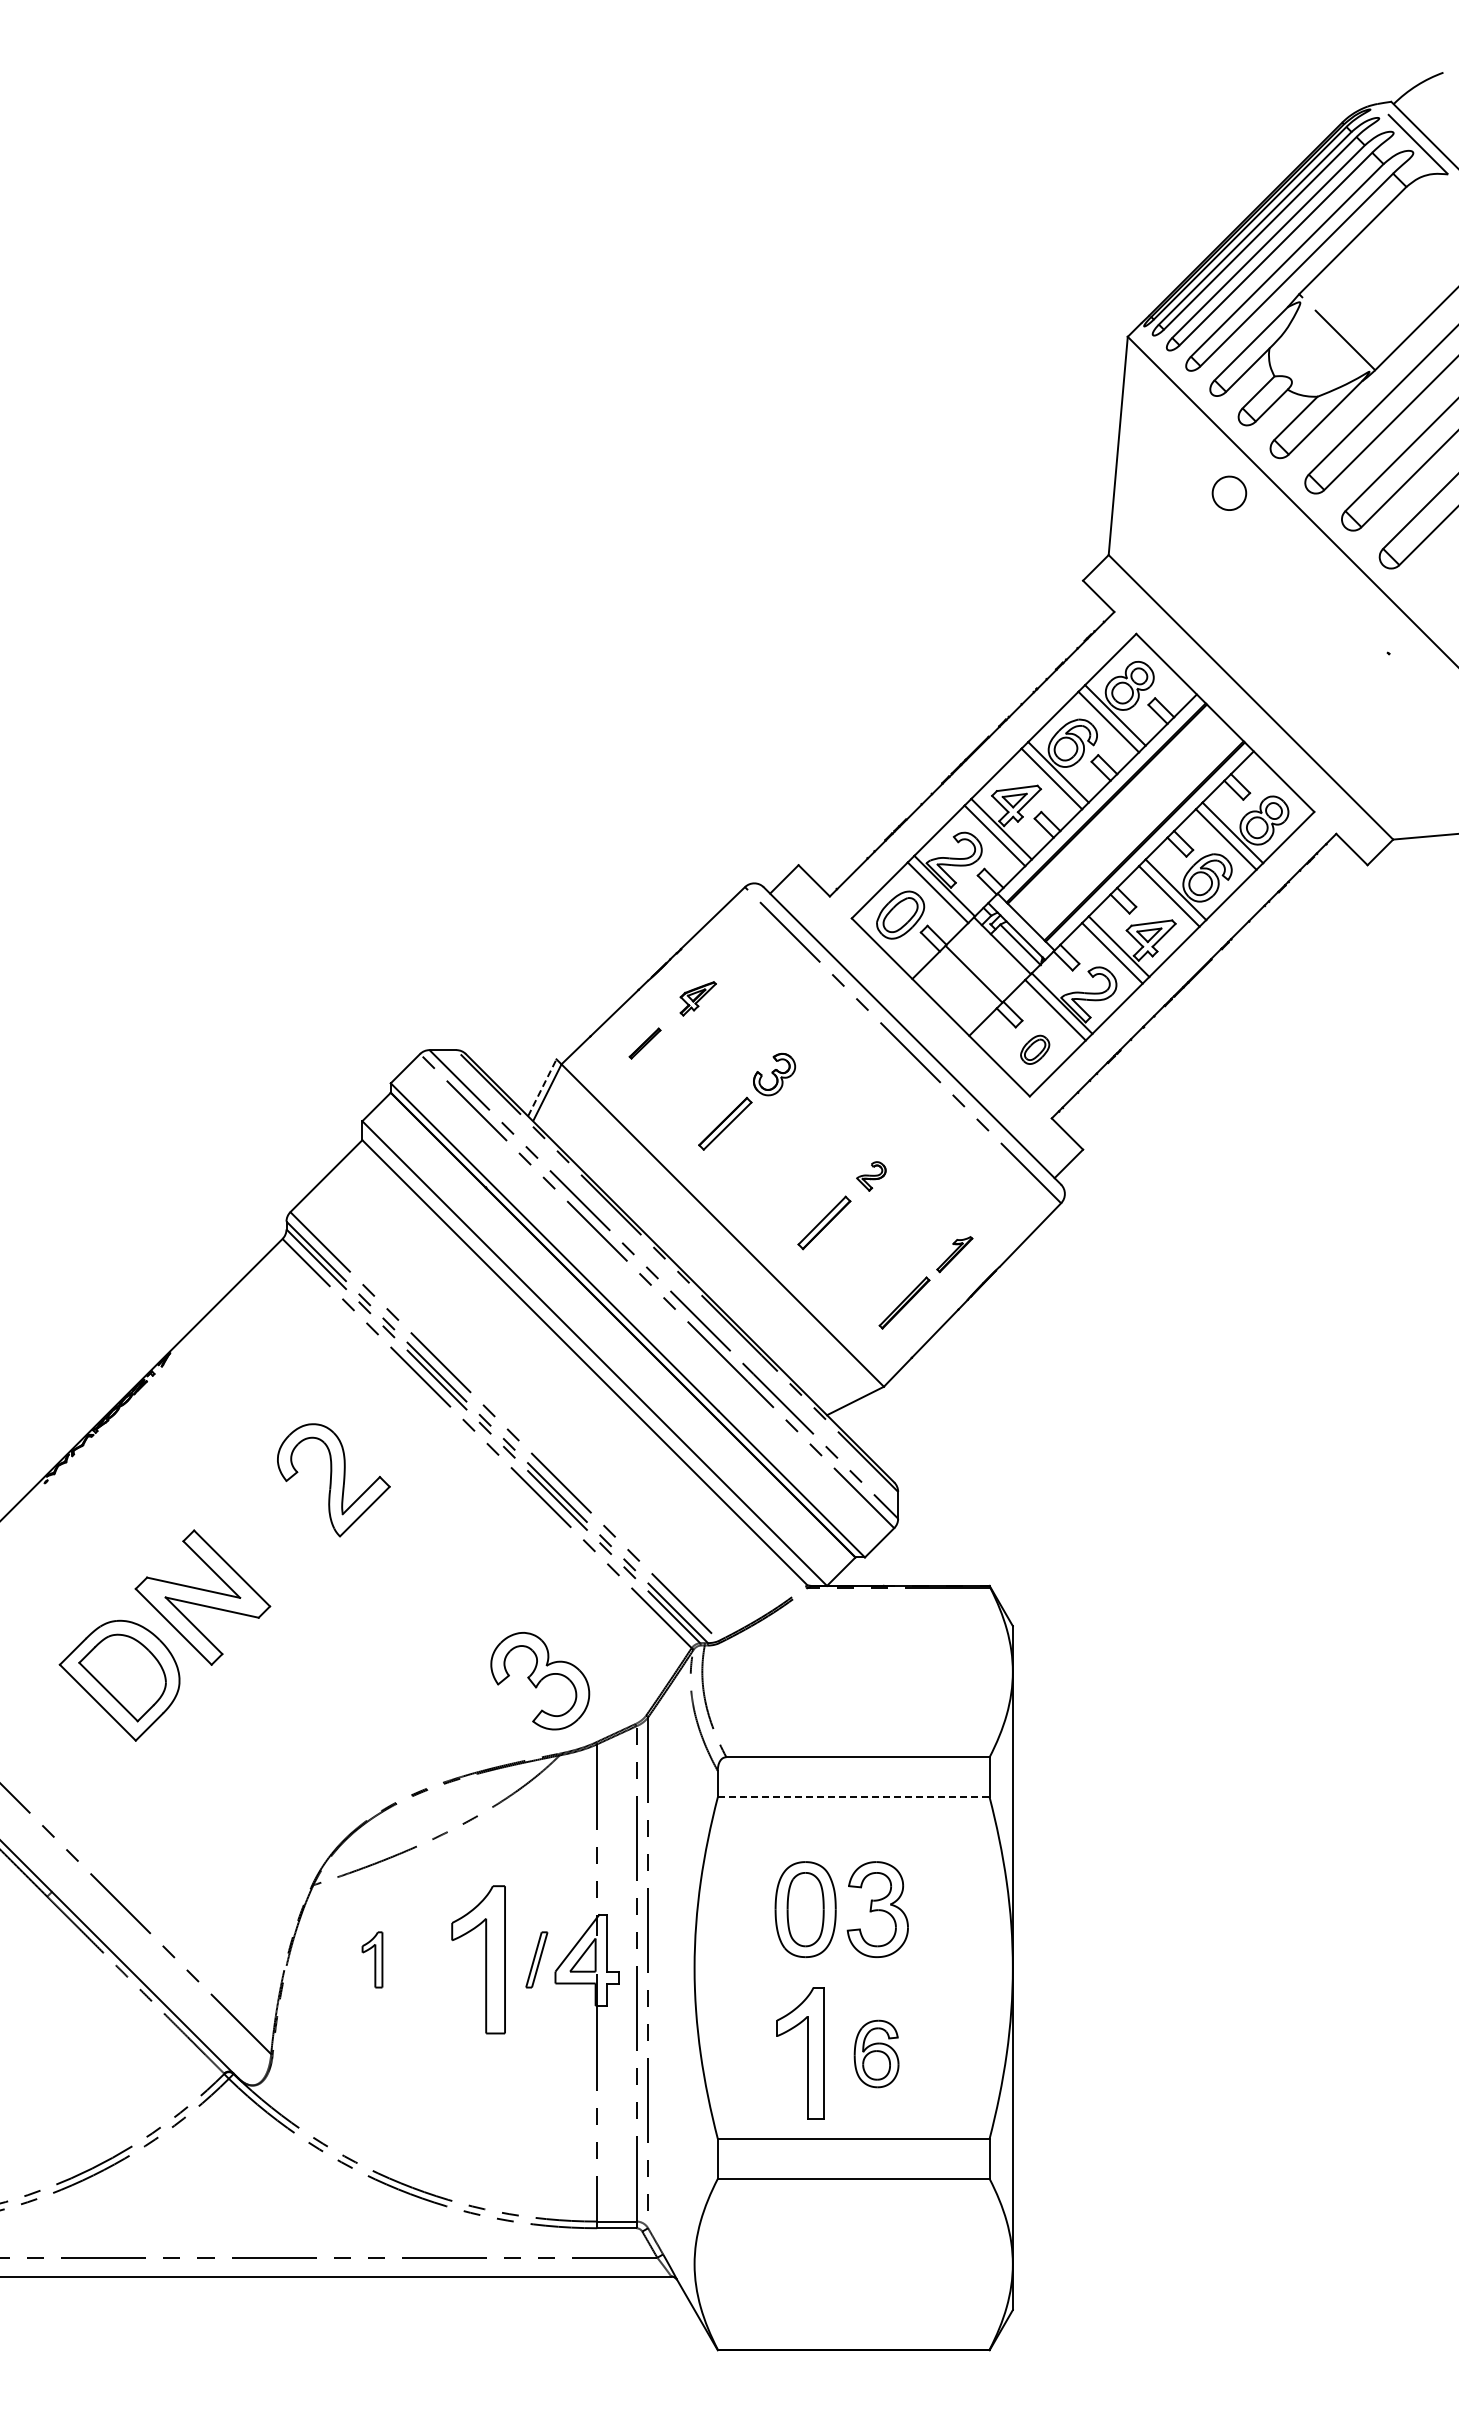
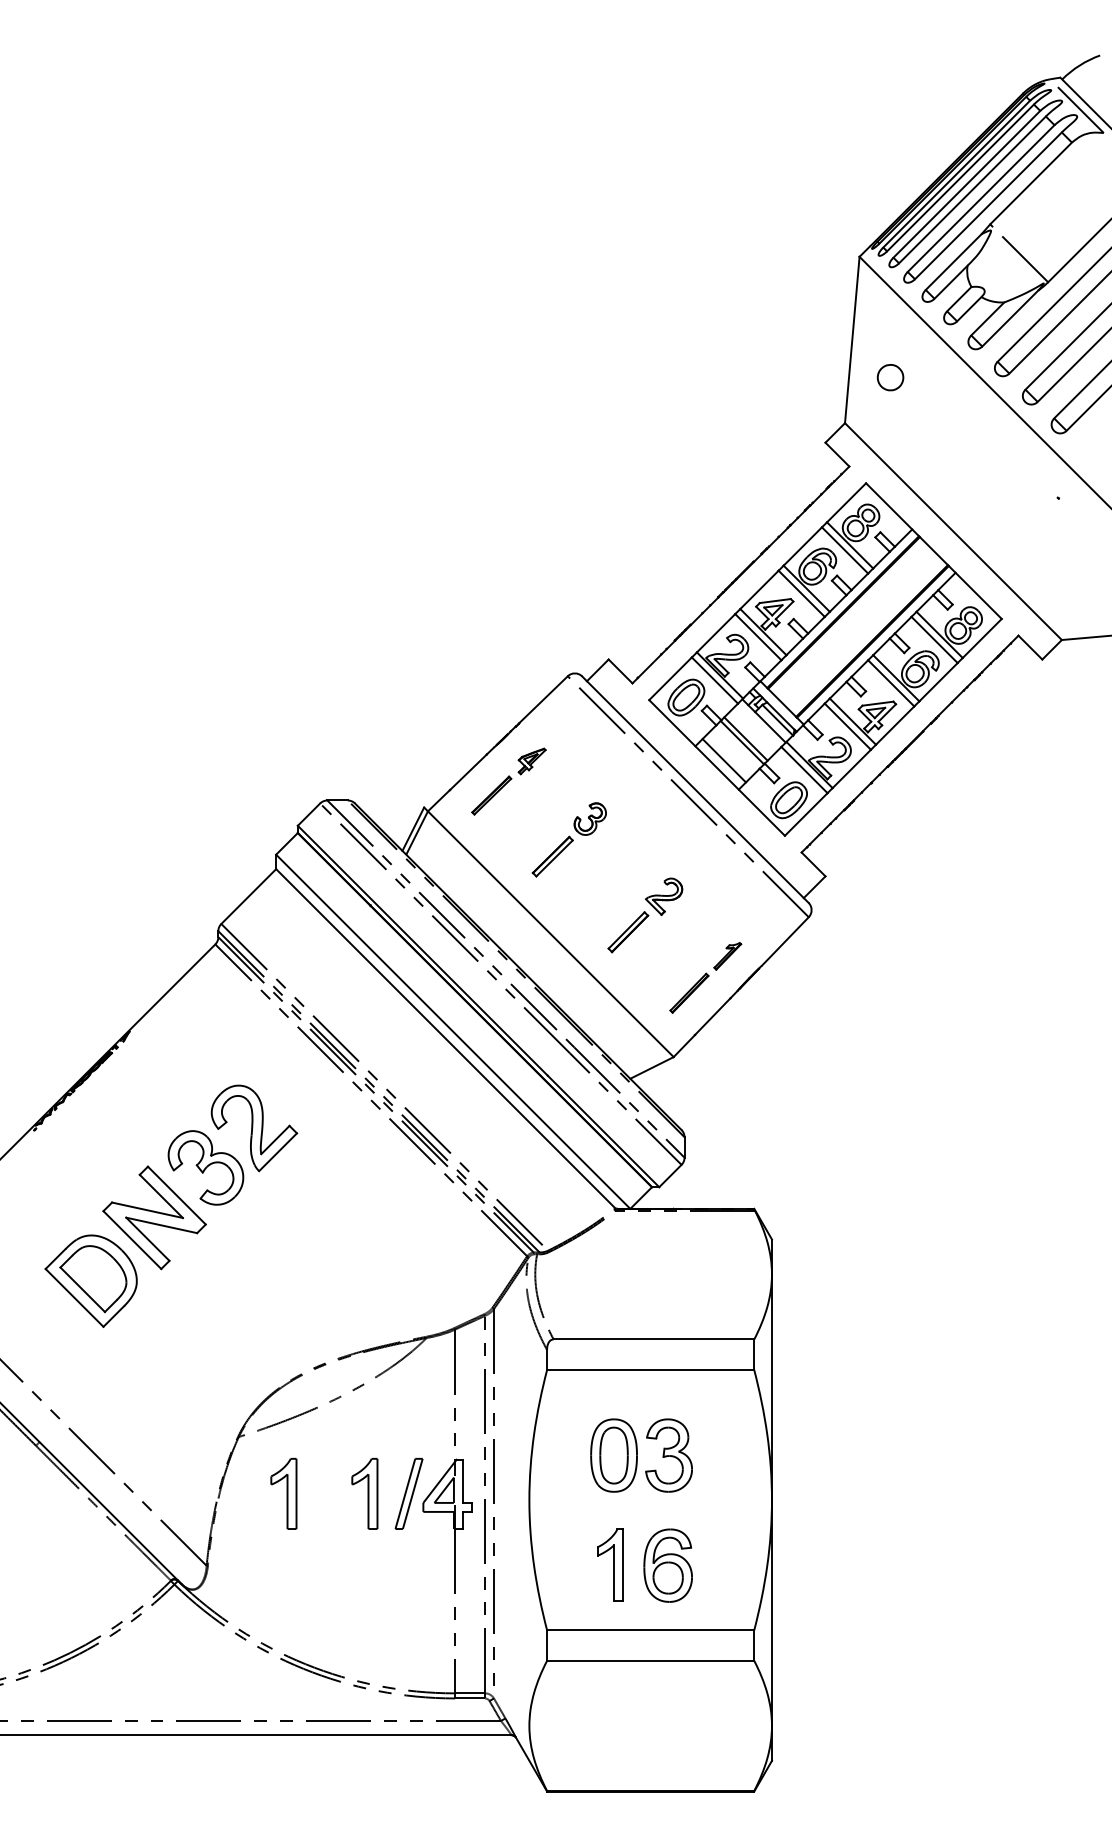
part: (1229, 492) -> (890, 377), moved
line: (978, 969) -> (745, 739), added
line: (949, 997) -> (723, 760), added
part: (644, 1043) -> (491, 795), size x1.67
part: (1034, 1049) -> (788, 800), size x1.67
line: (542, 1087) -> (413, 828), dashed -> solid
part: (871, 1176) -> (664, 896), size x1.67
part: (540, 1681) -> (206, 1168), moved
line: (853, 1797) -> (650, 1370), dashed -> solid
part: (372, 1959) -> (283, 1493), size x1.67
part: (478, 1959) -> (364, 1493), size x0.62
part: (536, 1959) -> (408, 1493), size x1.67
part: (800, 2053) -> (610, 1565), size x0.71
part: (876, 2053) -> (668, 1565), size x1.43

